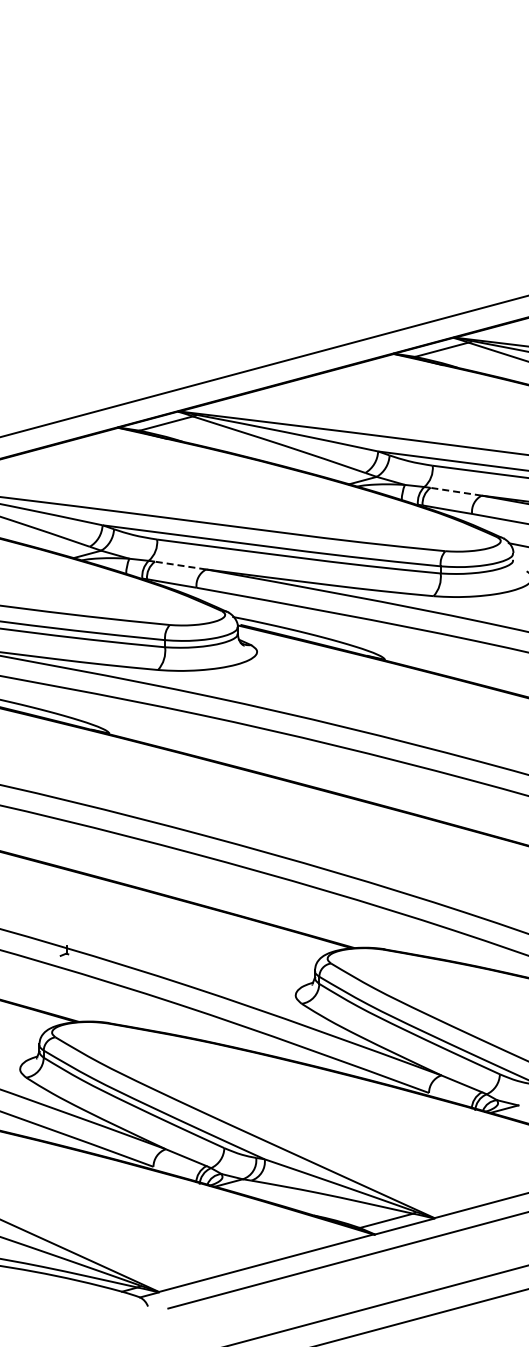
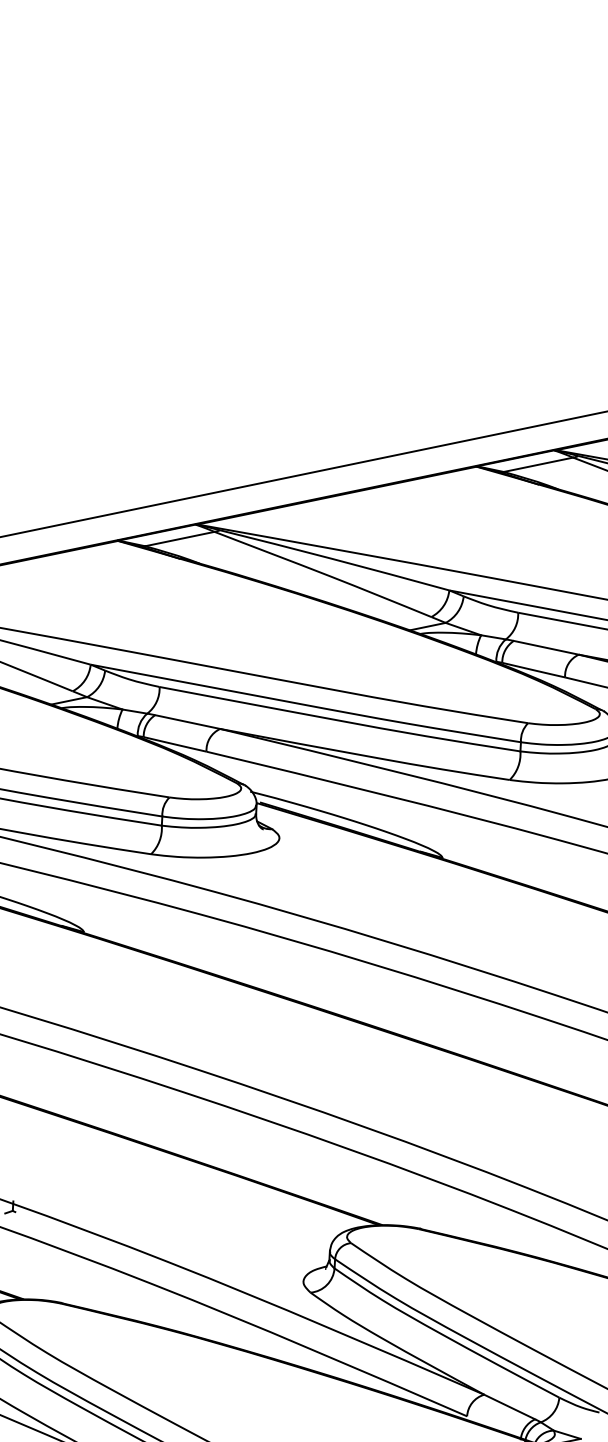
line: (456, 491) -> (546, 647), dashed -> solid
line: (180, 565) -> (187, 721), dashed -> solid

